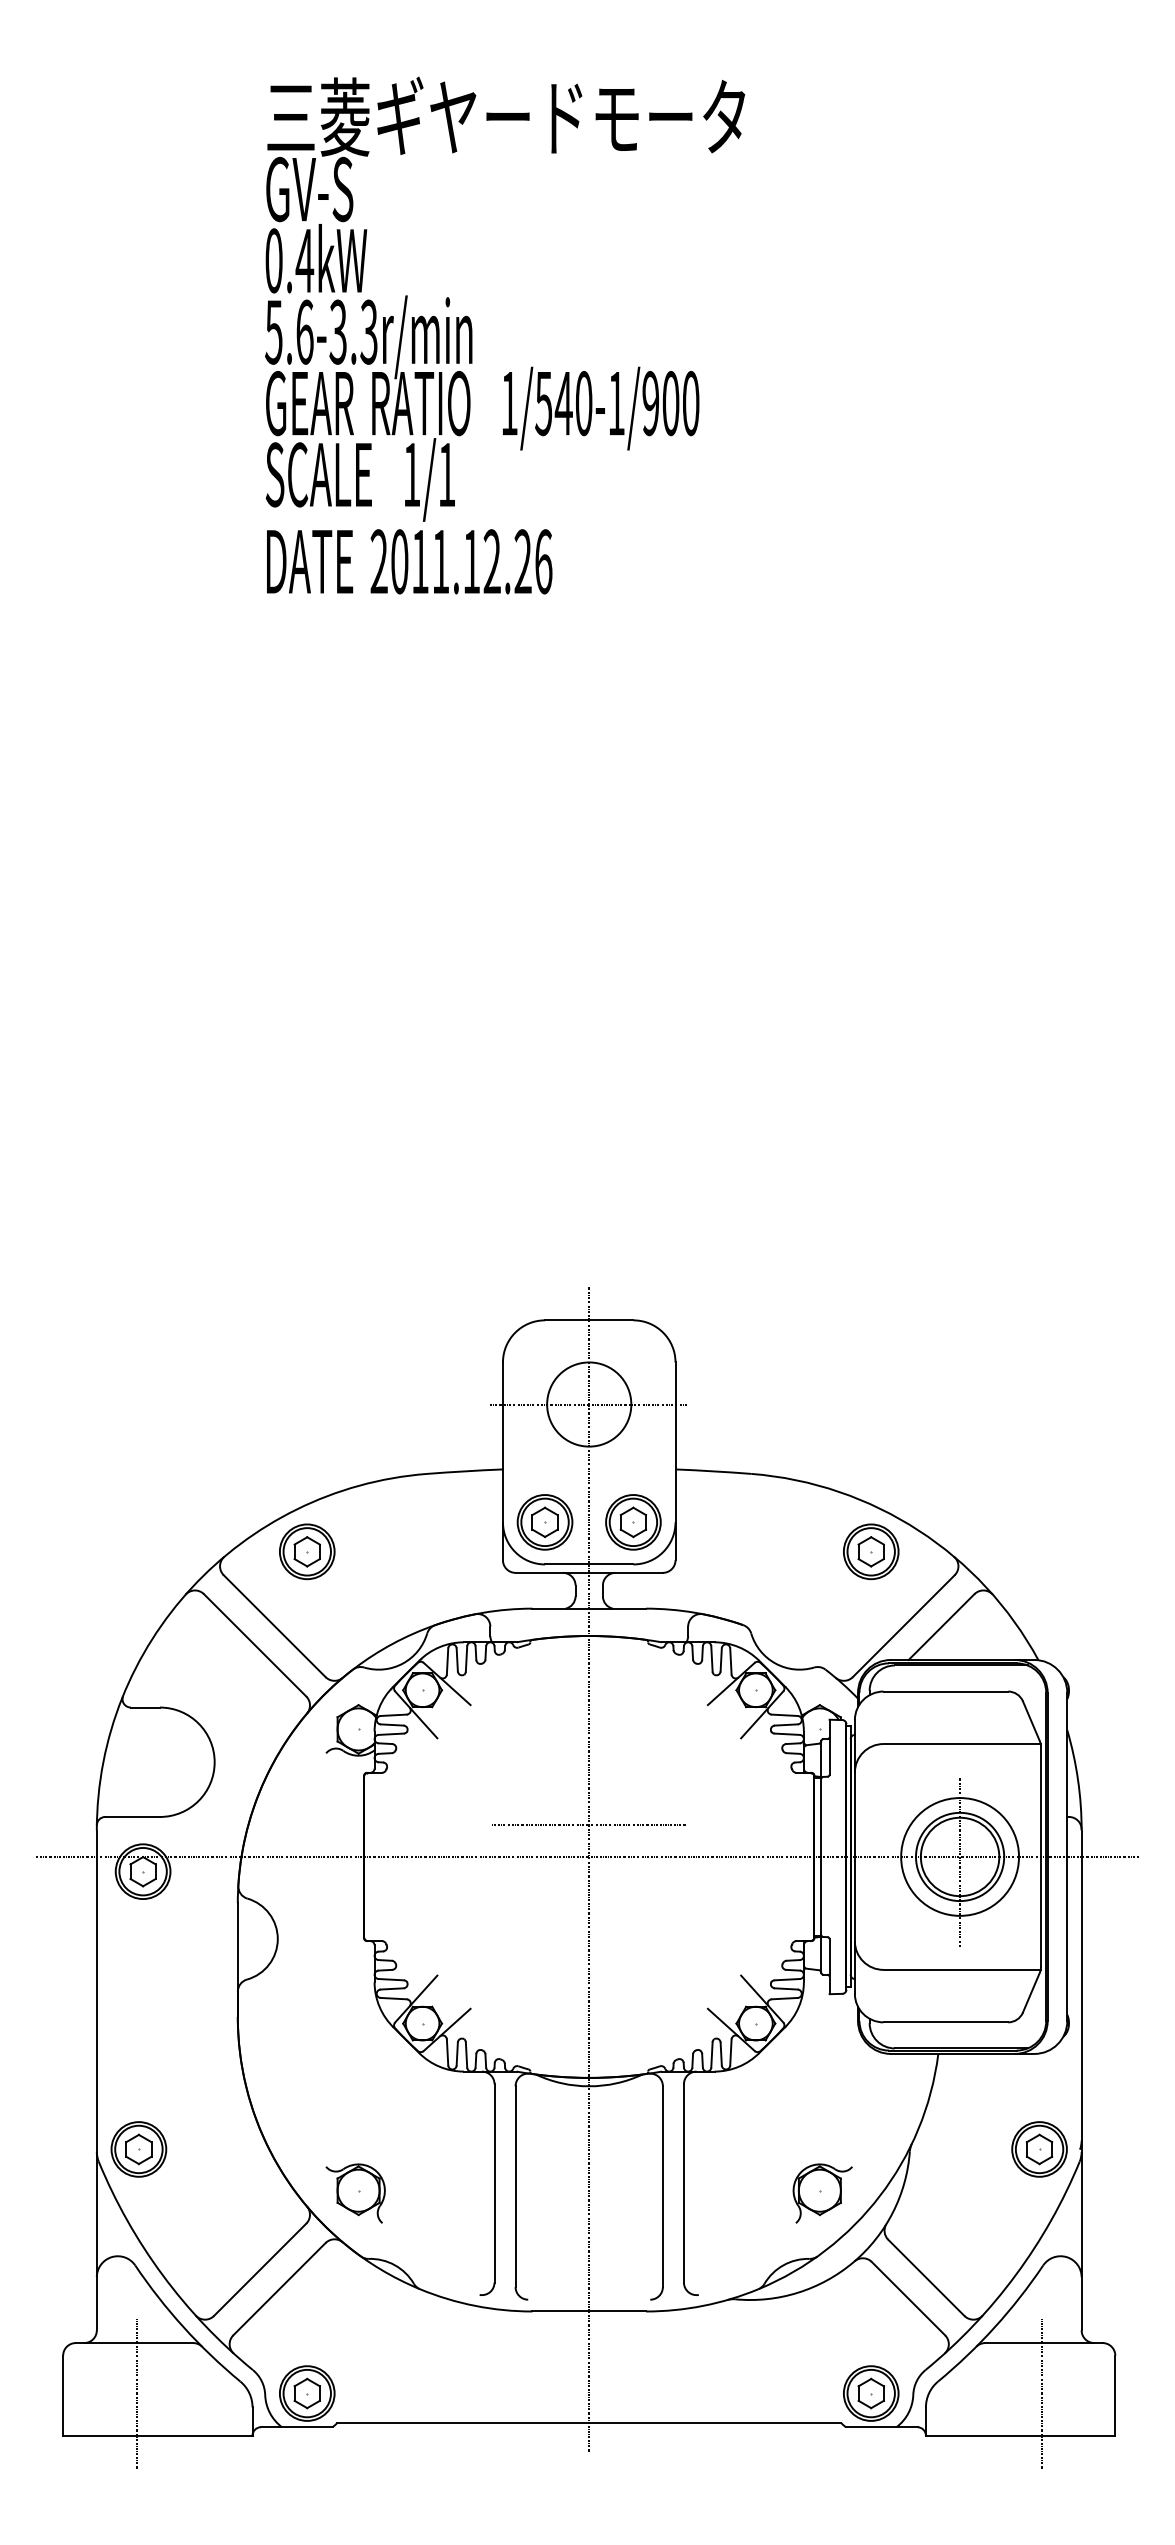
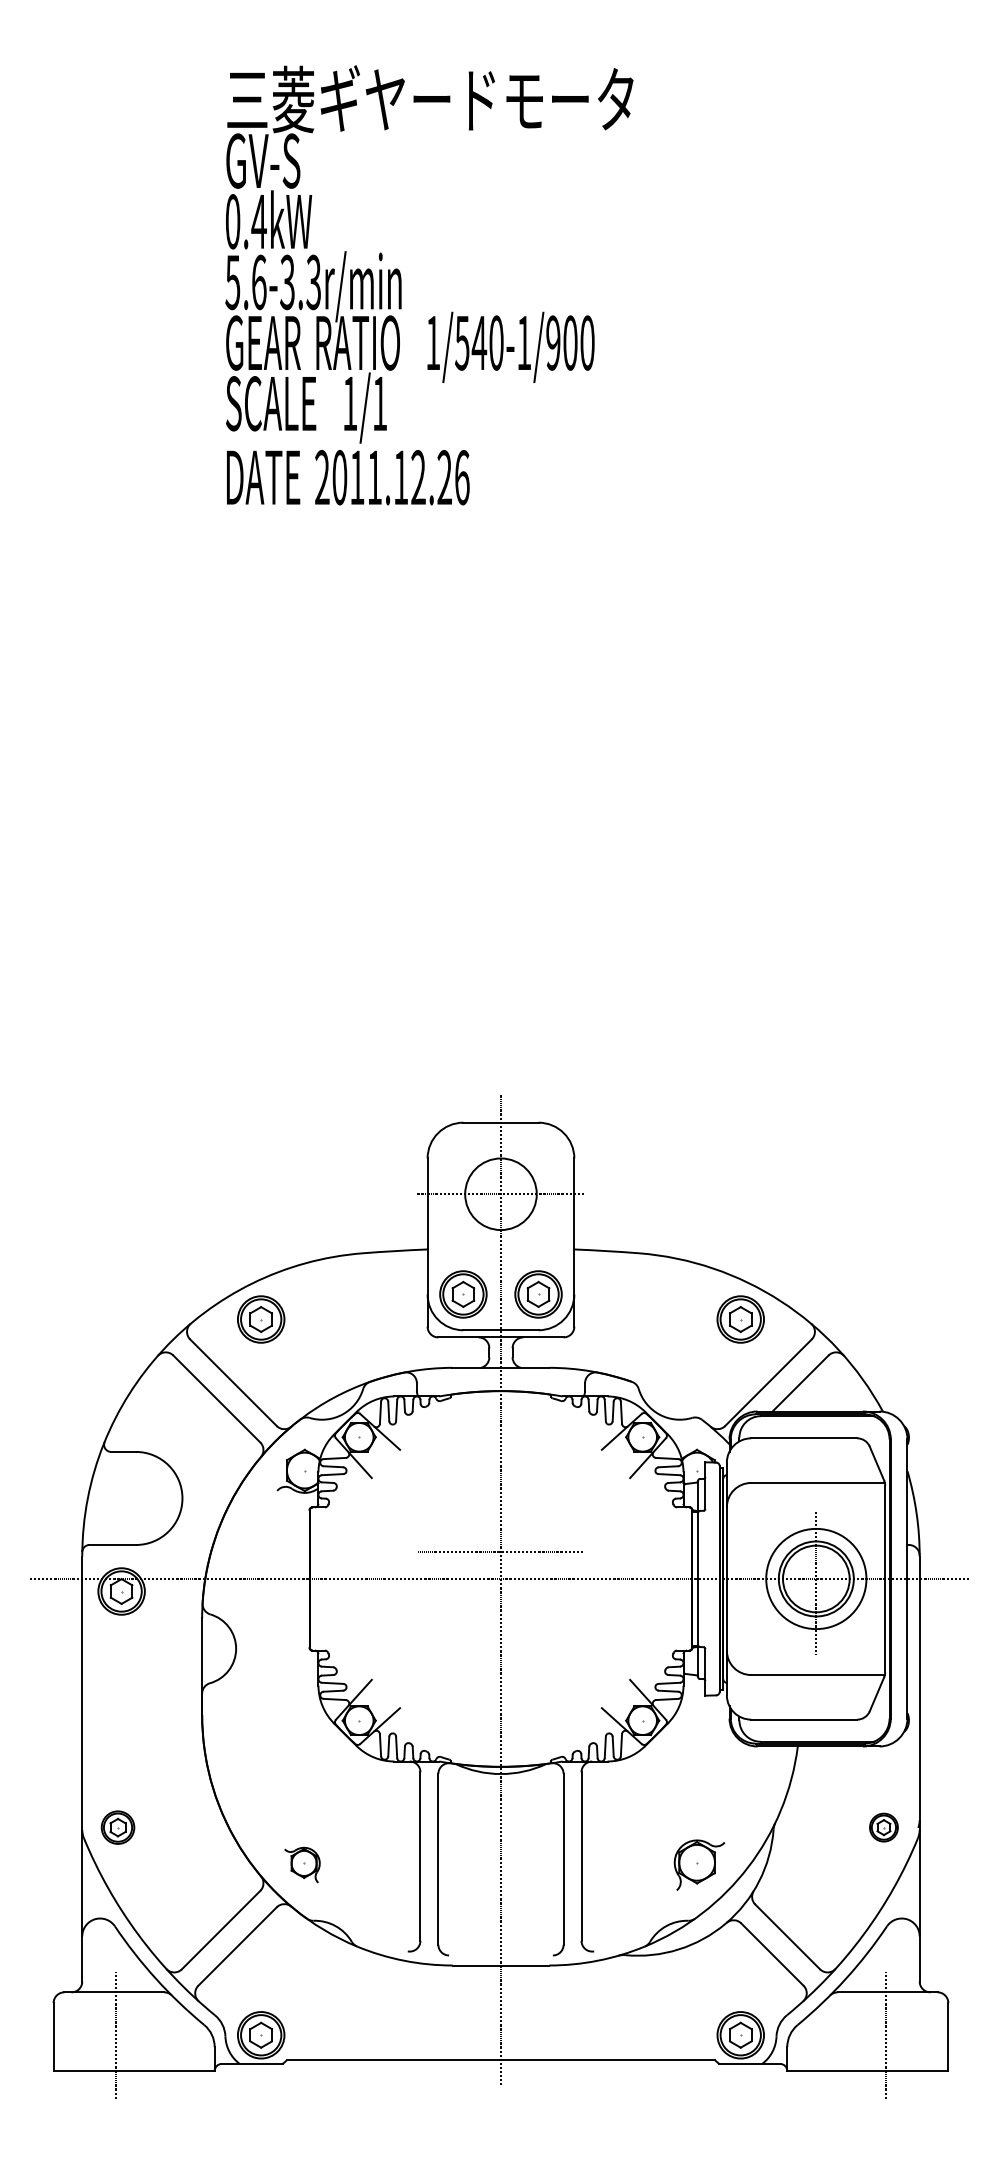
part: (138, 2149) -> (117, 1827), size x0.7
part: (1039, 2149) -> (883, 1827), size x0.6
part: (355, 2192) -> (302, 1864), size x0.7

